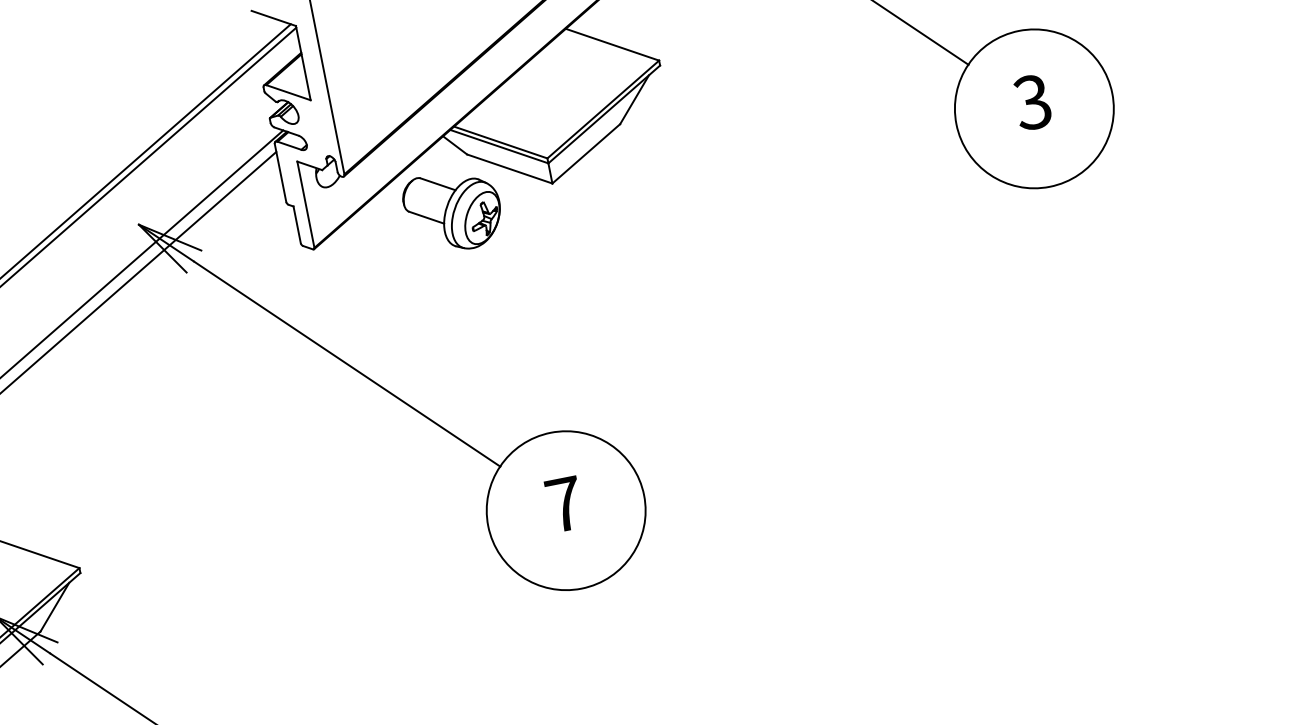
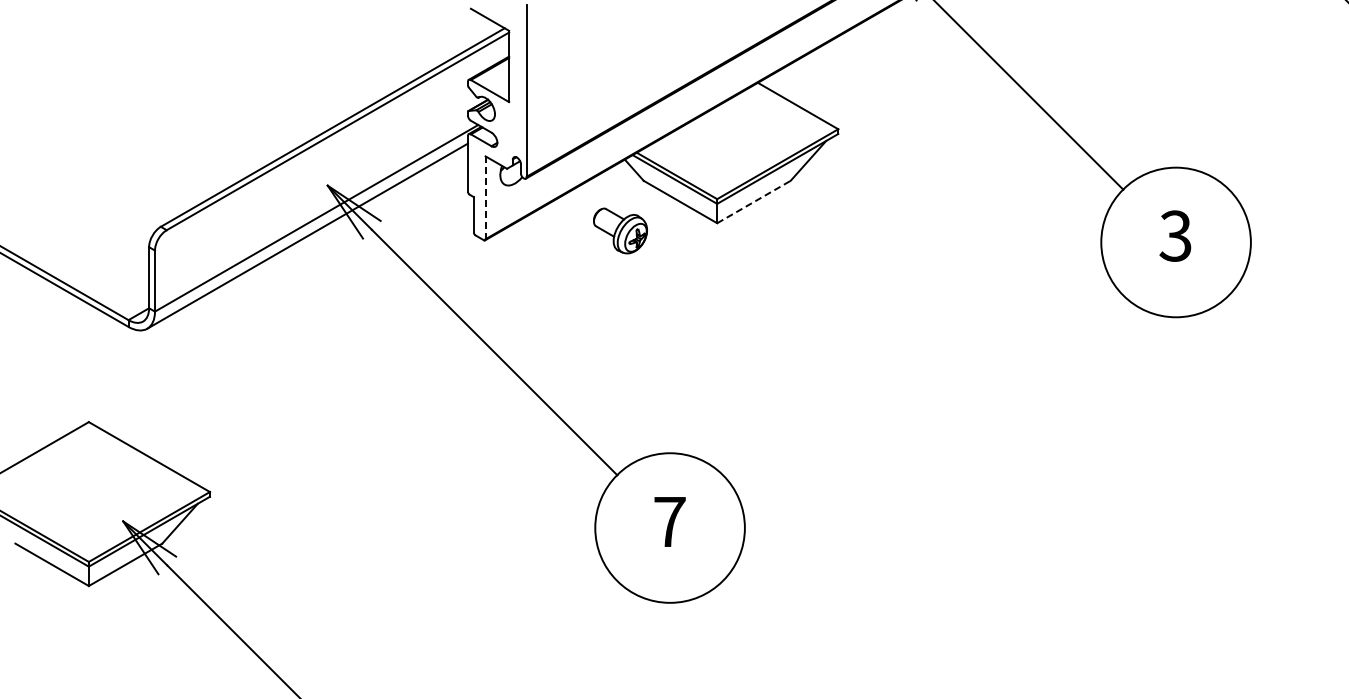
line: (586, 153) -> (754, 201), solid -> dashed
line: (305, 205) -> (485, 198), solid -> dashed
part: (453, 211) -> (620, 230), size x0.6

